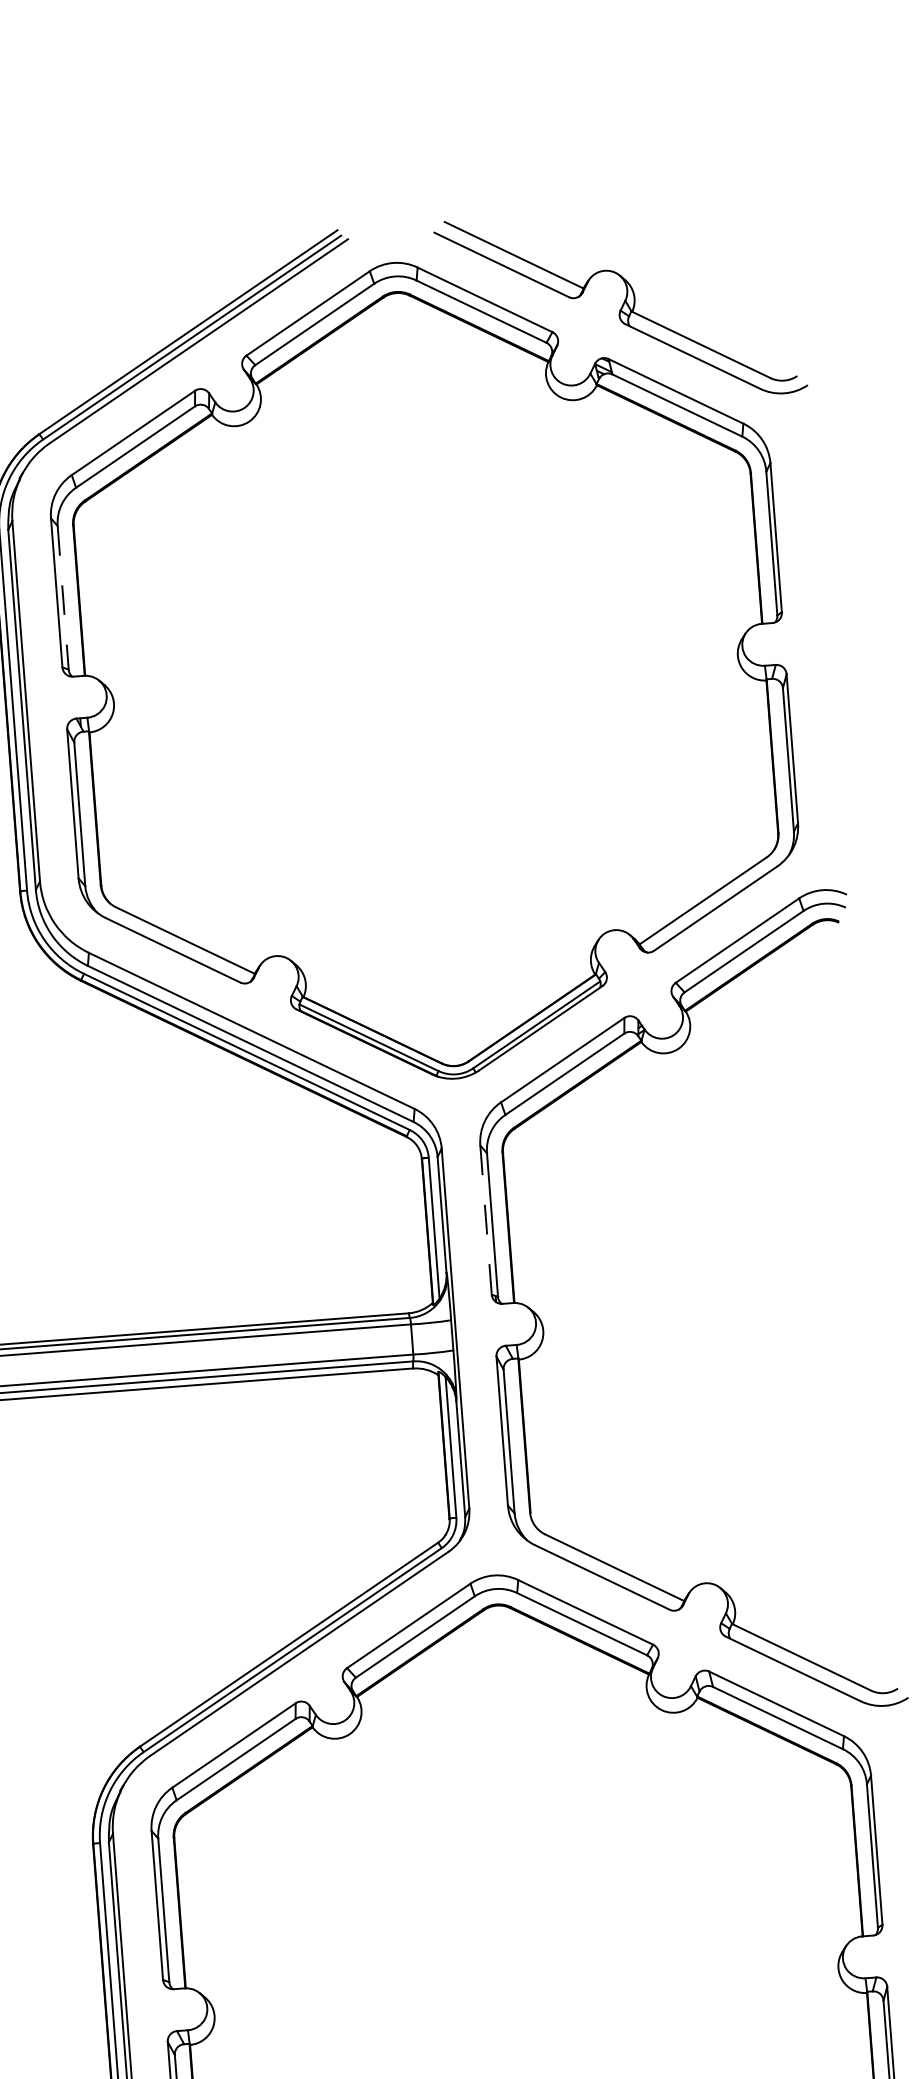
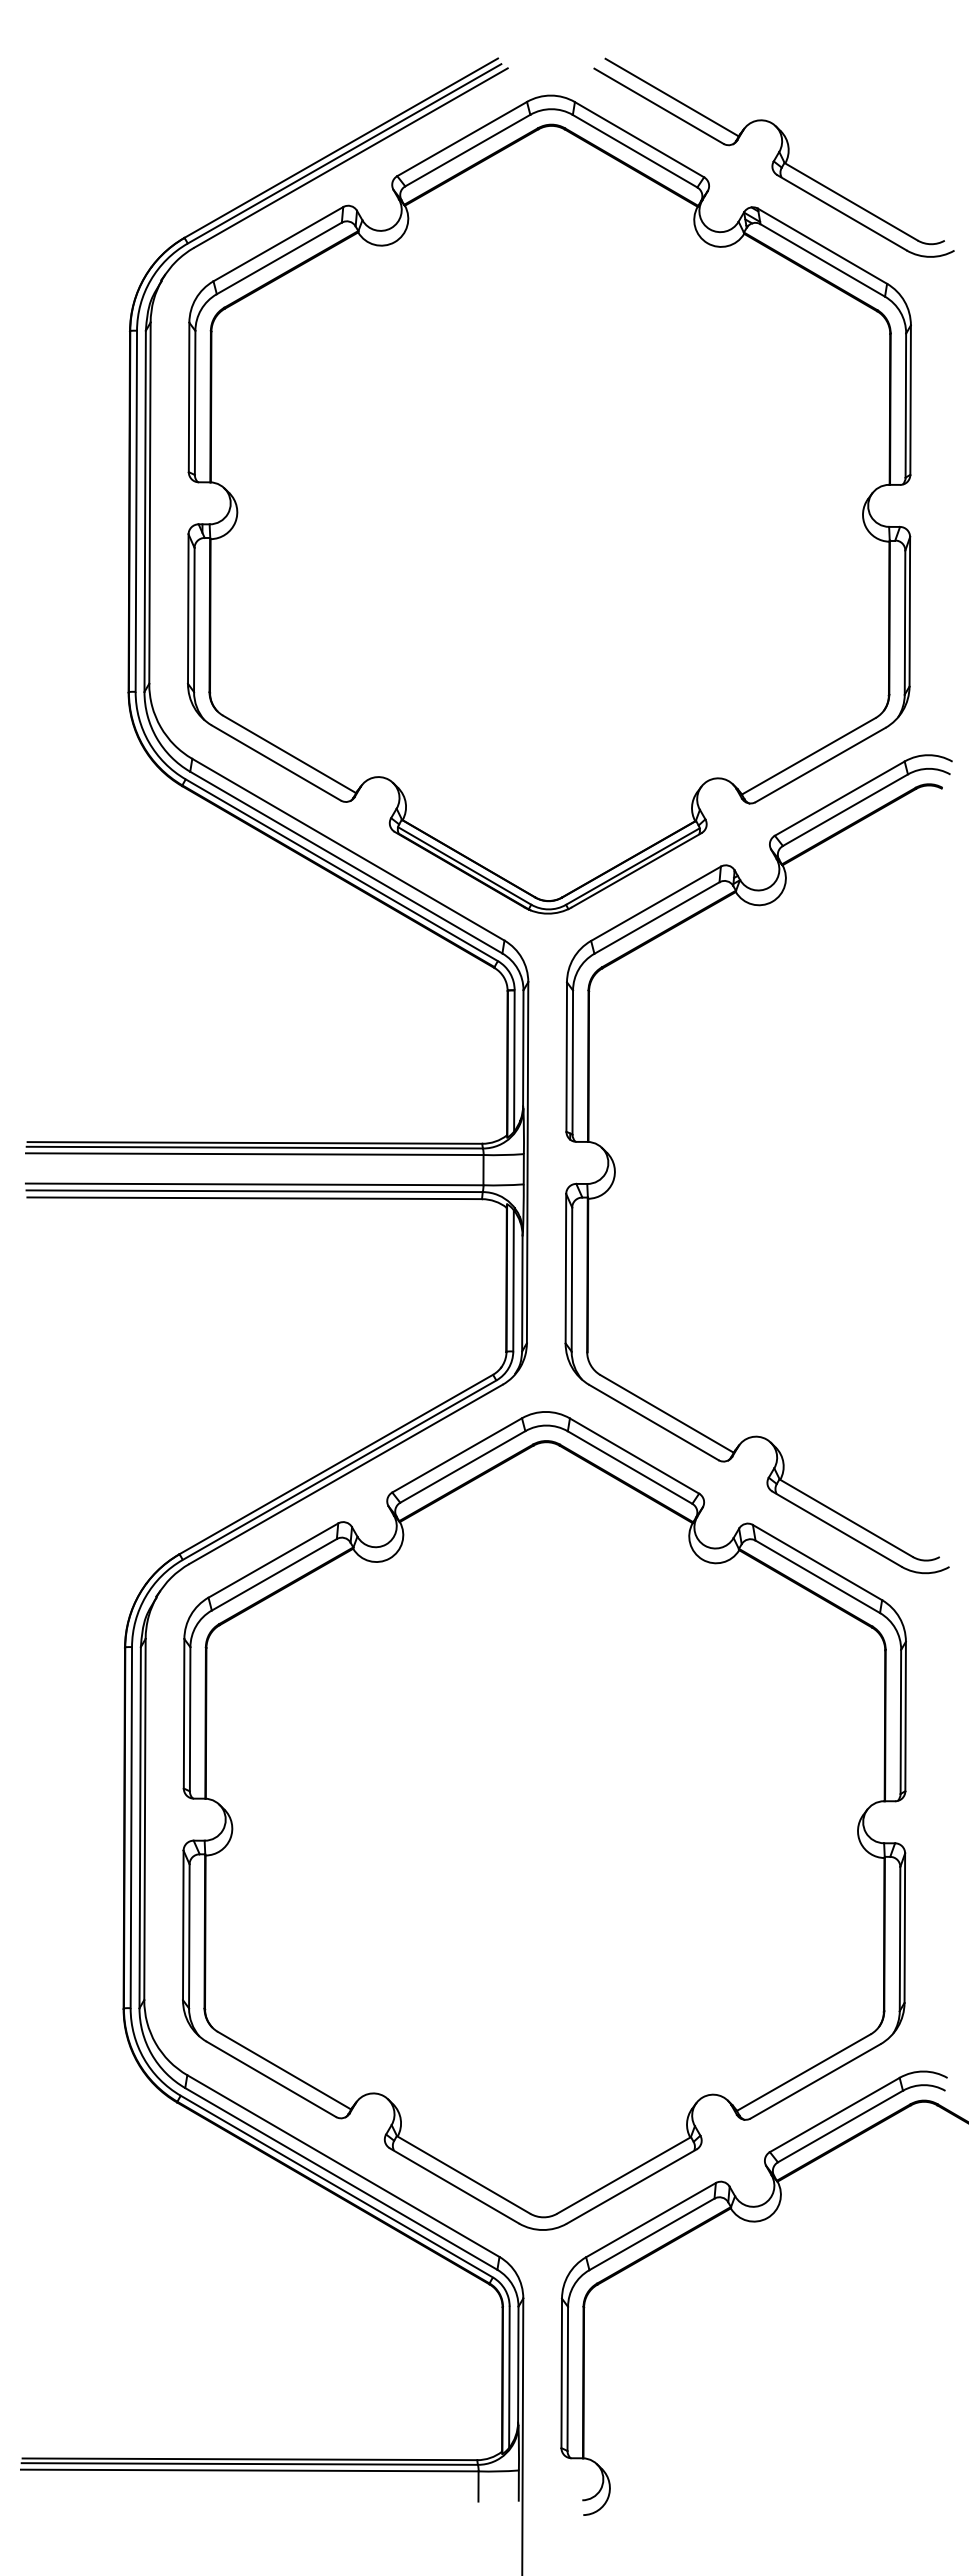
line: (63, 598) -> (195, 403), dashed -> solid
line: (485, 1220) -> (566, 1057), dashed -> solid

